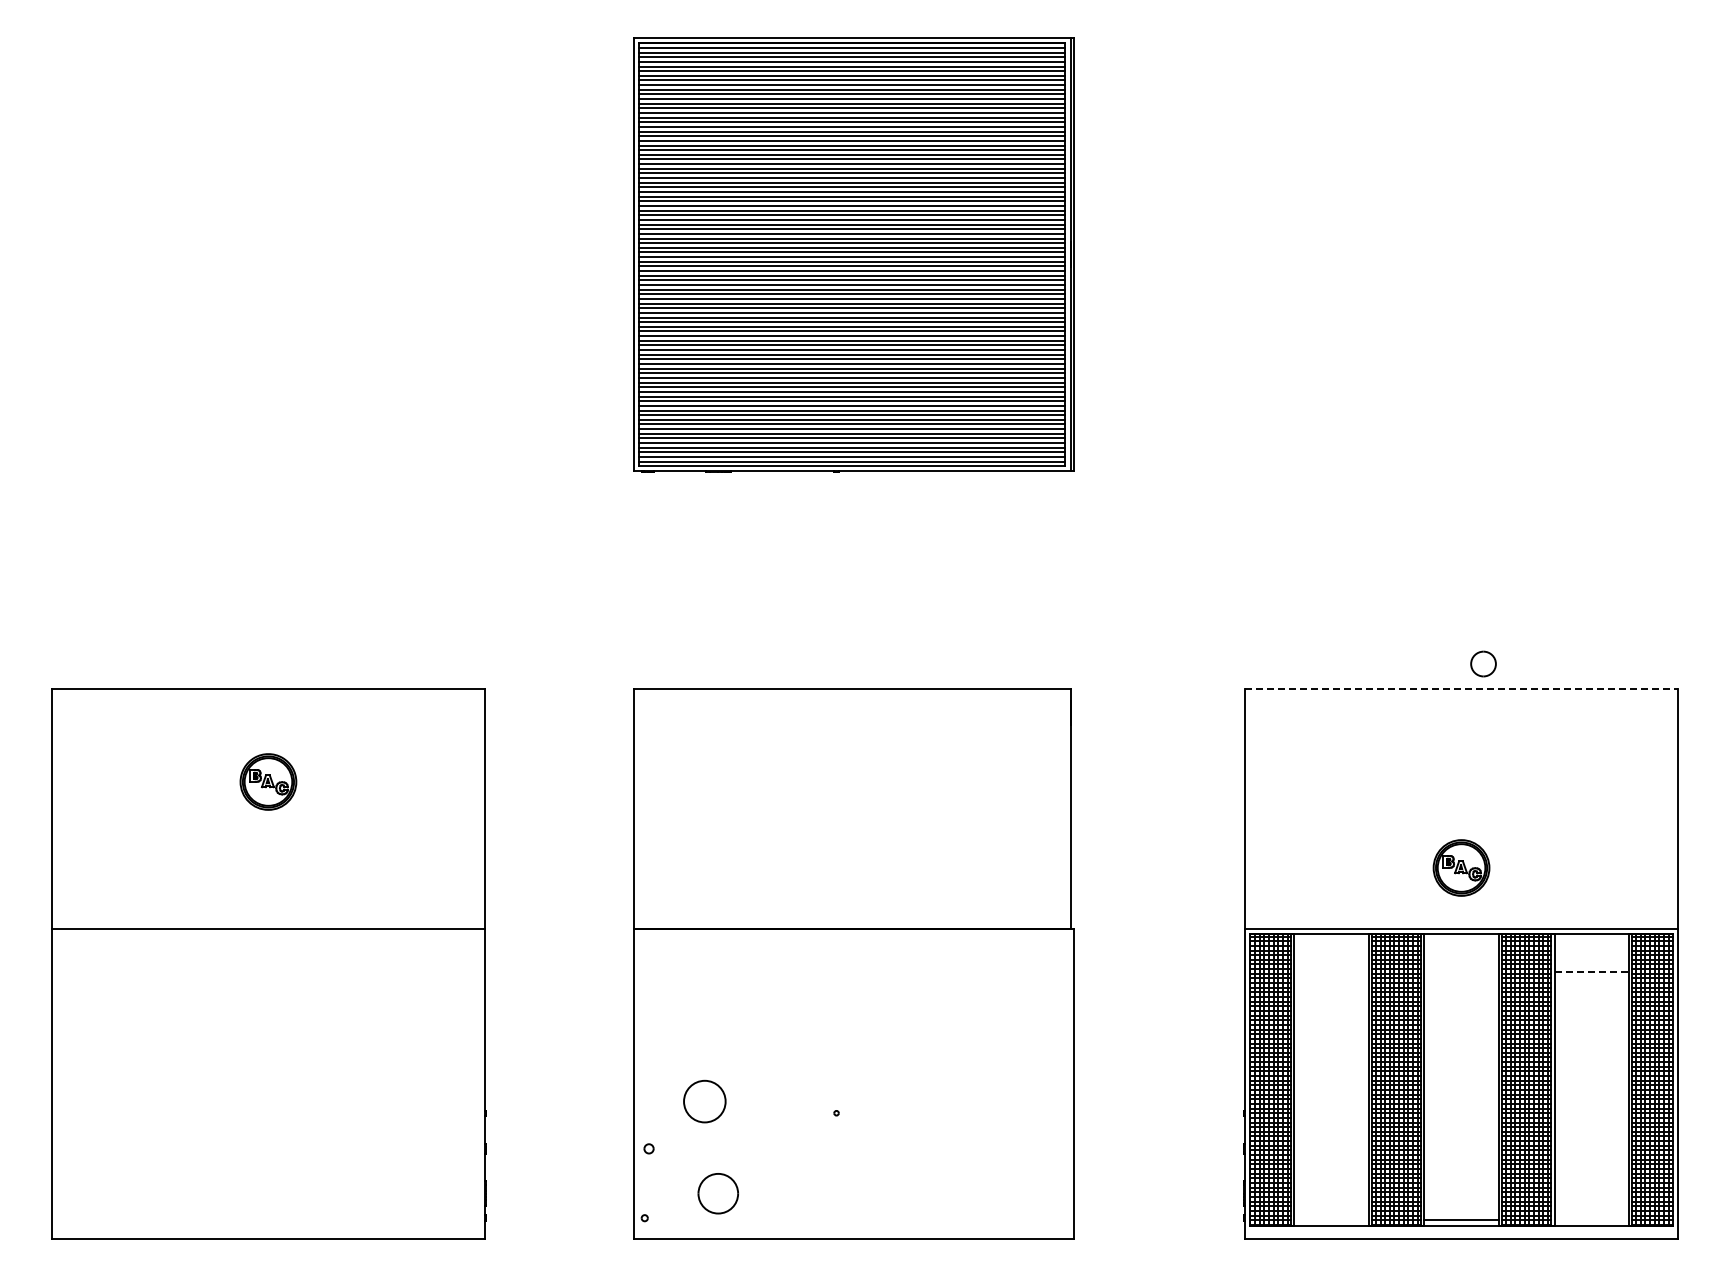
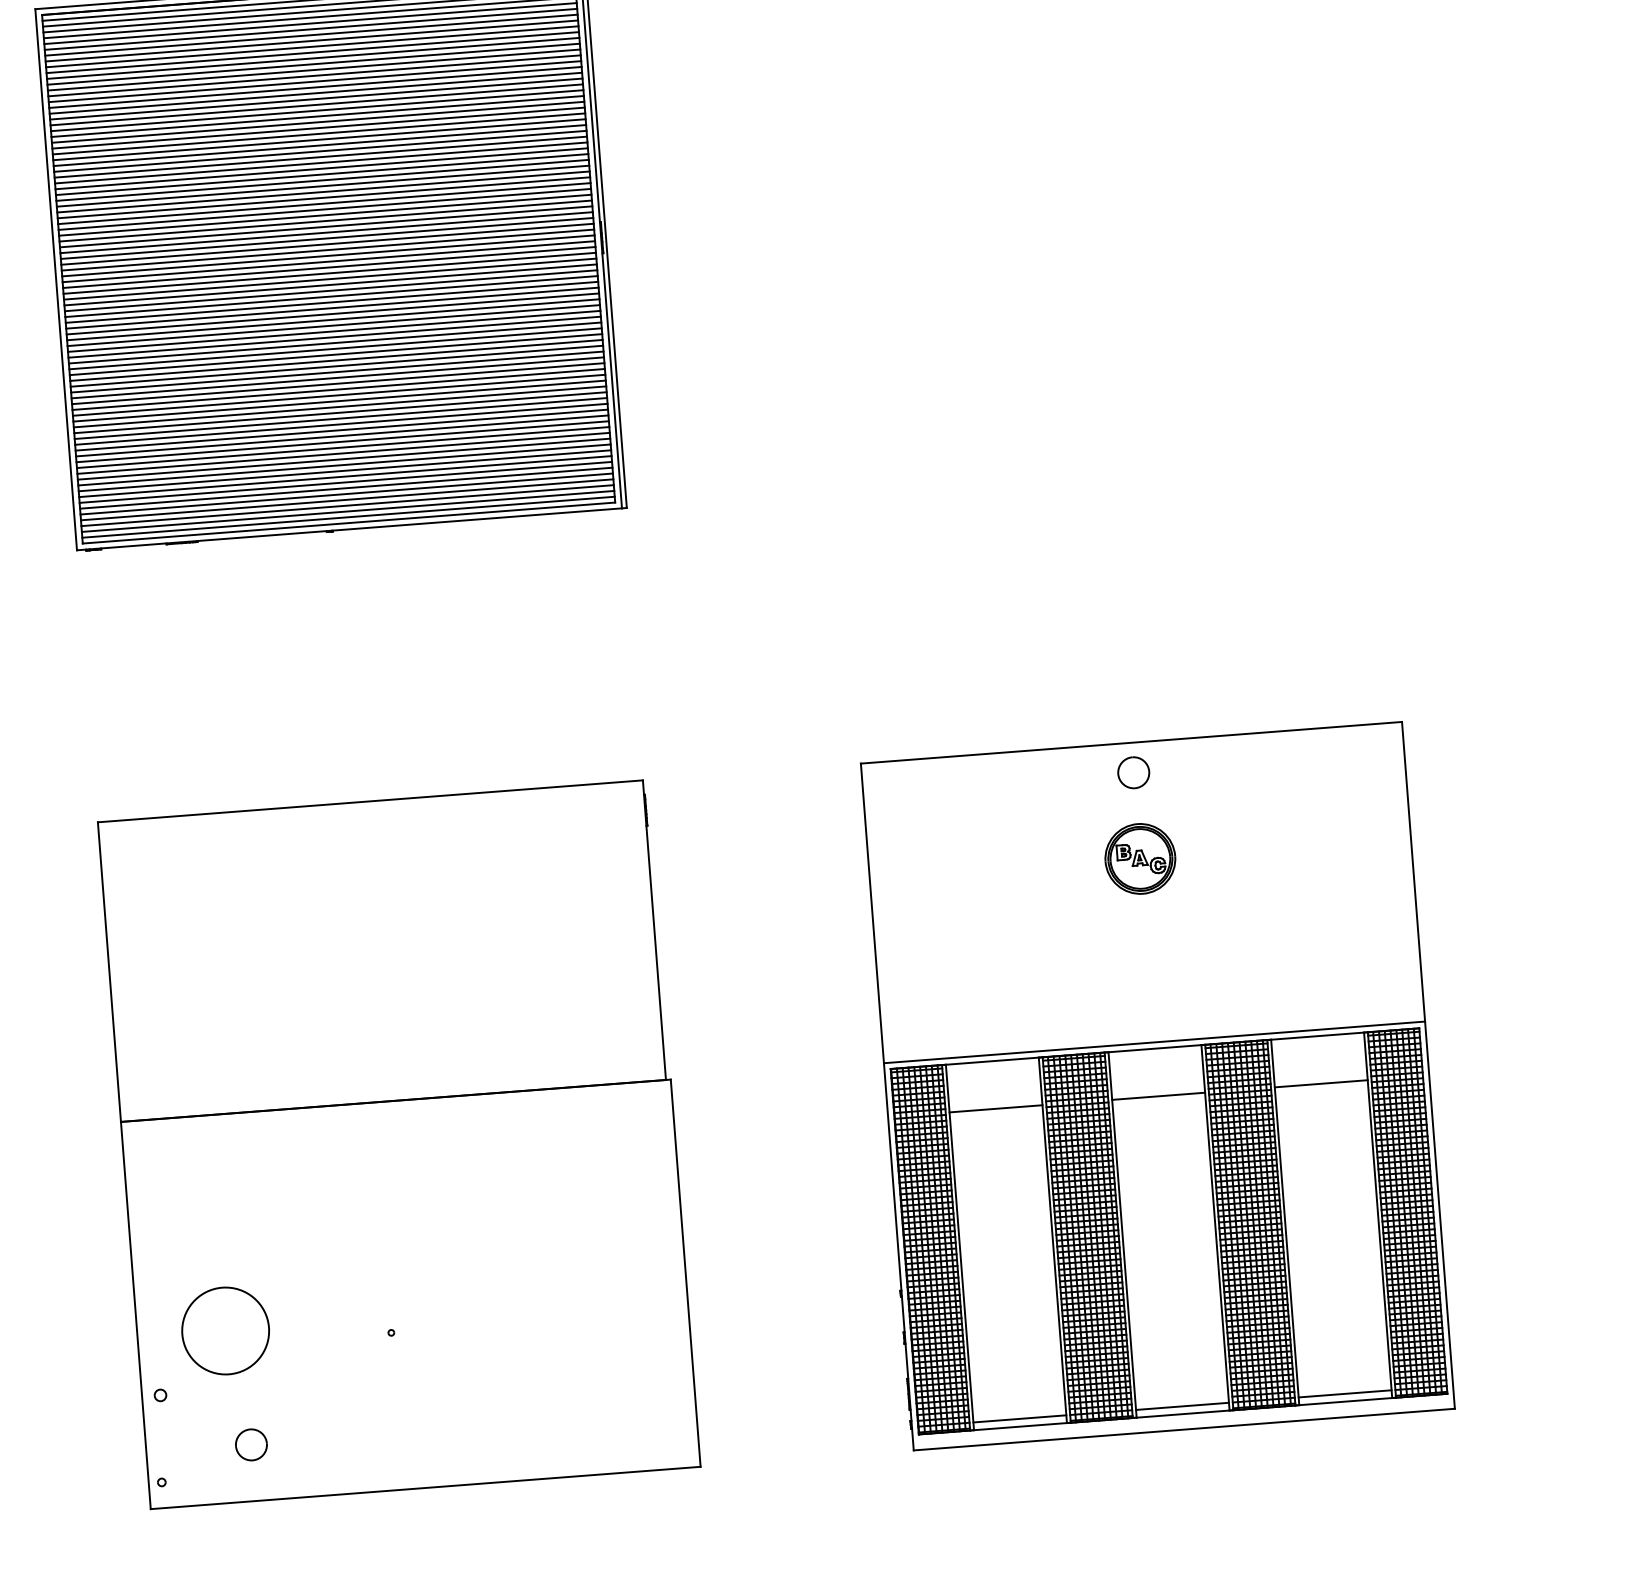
part: (1483, 663) -> (1133, 772), moved
line: (1461, 689) -> (1131, 743), dashed -> solid
part: (1461, 867) -> (1140, 858), moved
line: (1331, 971) -> (996, 1108), added
line: (1461, 971) -> (1158, 1095), added
line: (1592, 971) -> (1322, 1083), dashed -> solid
circle: (704, 1101) -> (225, 1330), size x1.67
part: (718, 1193) -> (251, 1444), size x0.62
line: (1331, 1220) -> (1020, 1419), added
line: (1591, 1220) -> (1344, 1394), added

